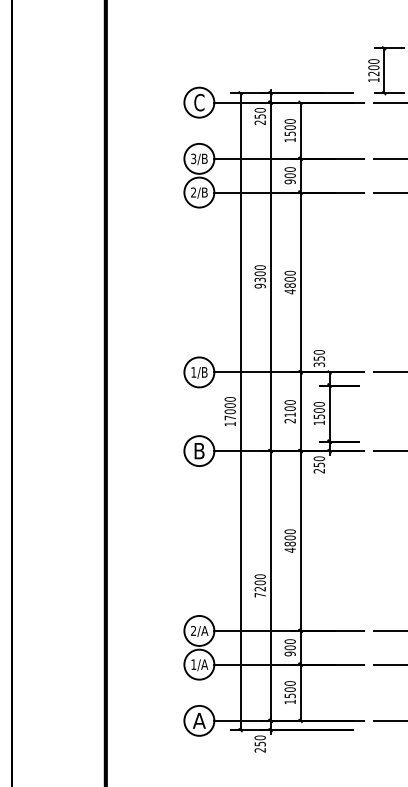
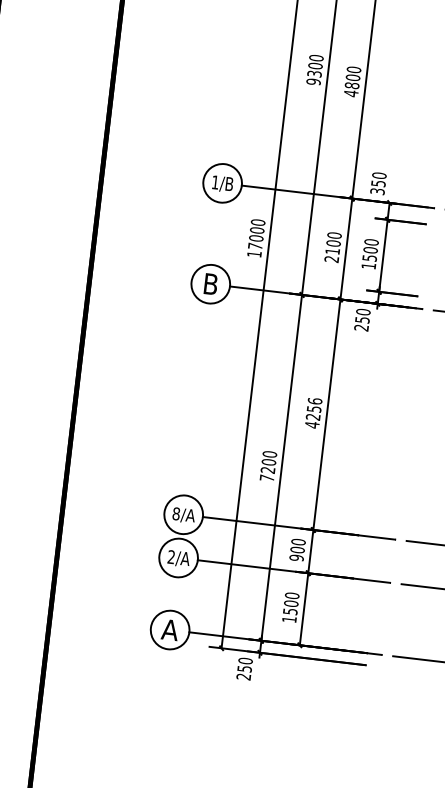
text: (289, 537) -> (313, 408), 4800 -> 4256
text: (193, 630) -> (176, 513), 2/A -> 8/A
text: (193, 664) -> (171, 556), 1/A -> 2/A

